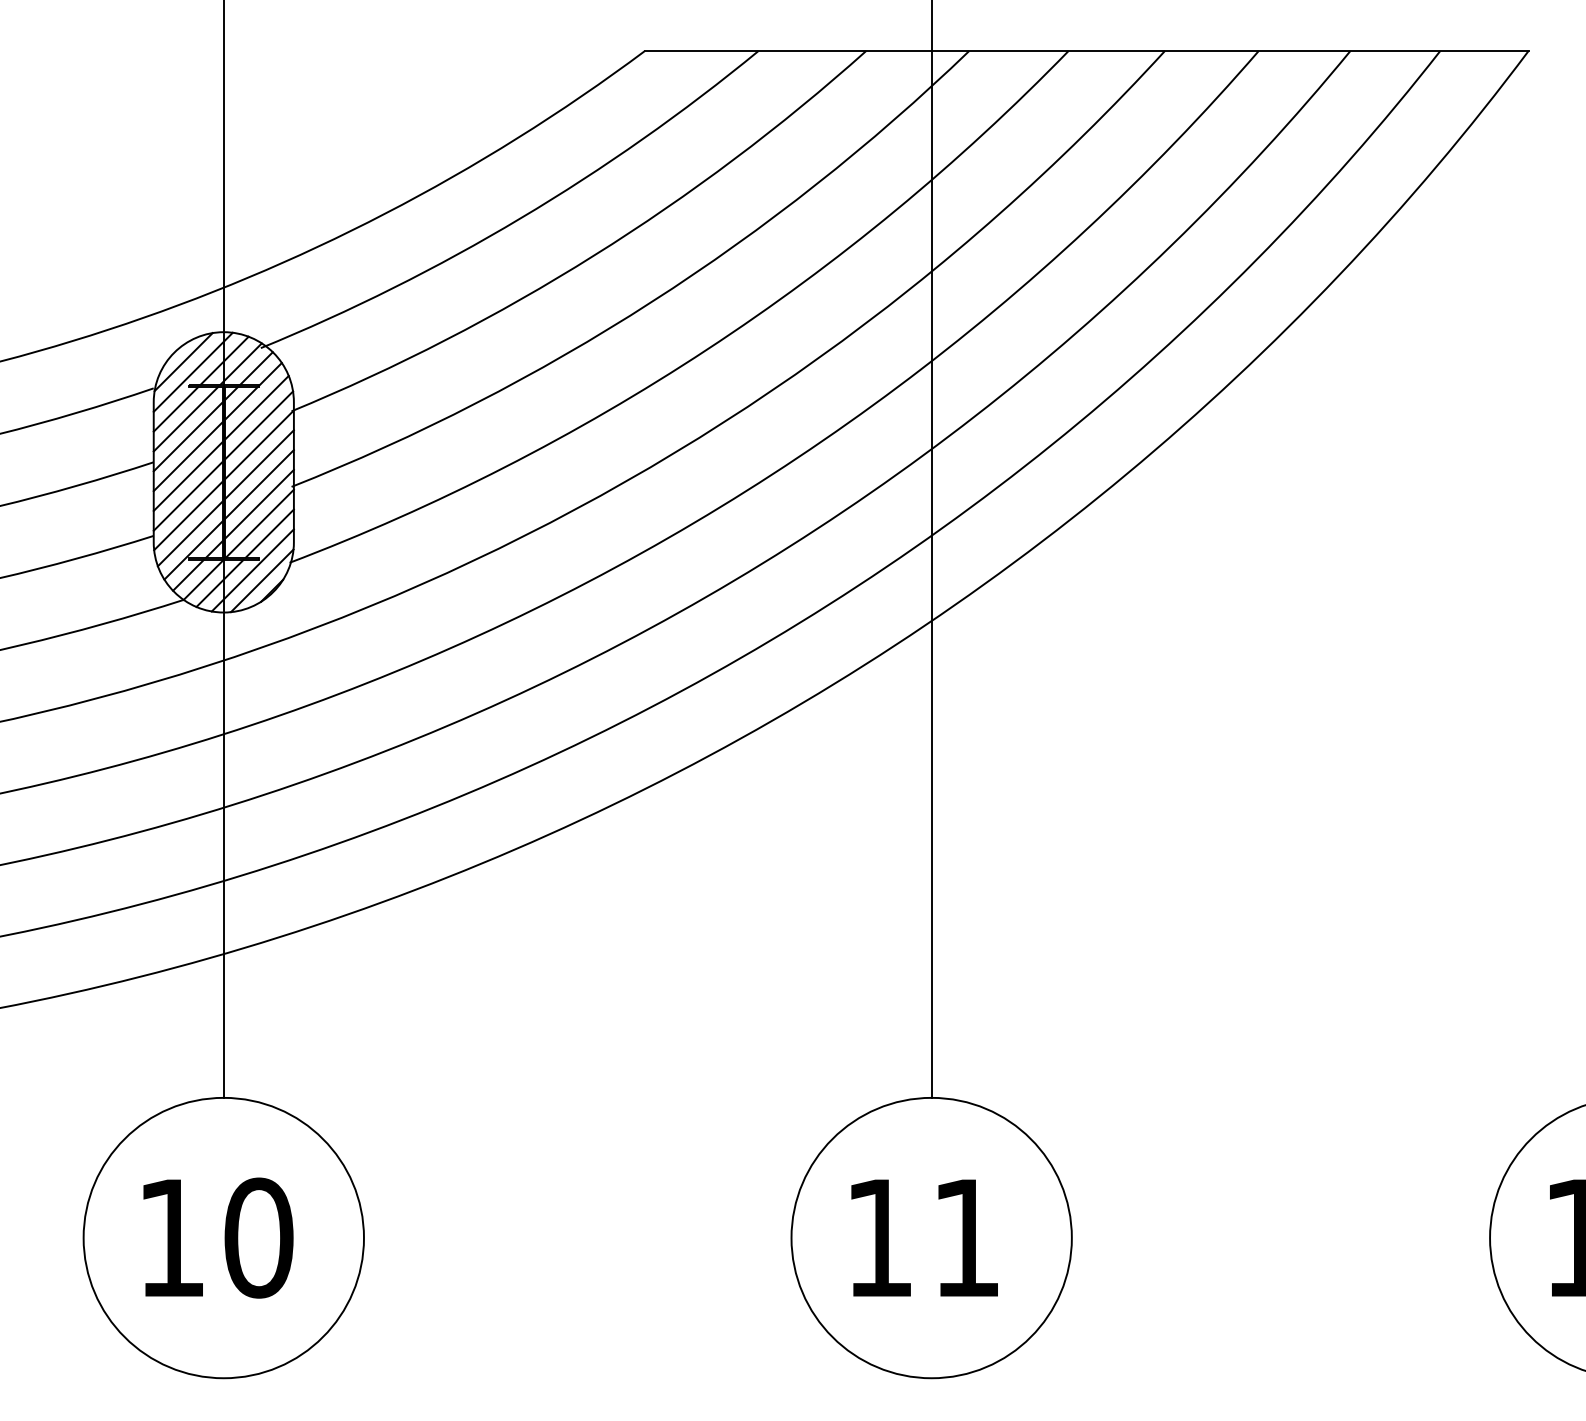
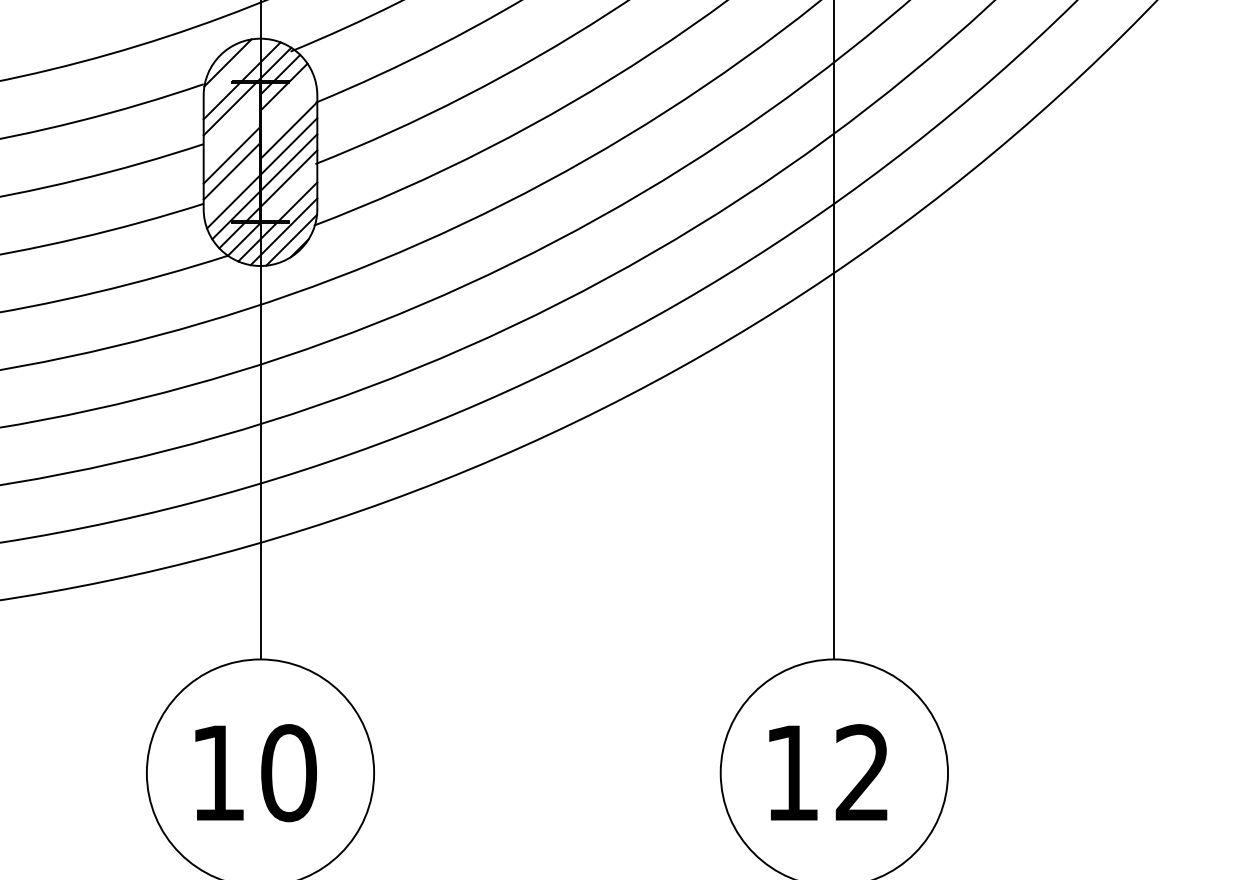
line: (192, 371) -> (235, 70), removed
line: (256, 407) -> (286, 99), removed
line: (259, 425) -> (289, 114), removed
line: (187, 436) -> (231, 123), removed
line: (187, 456) -> (231, 139), removed
line: (188, 515) -> (231, 187), removed
line: (259, 523) -> (289, 193), removed
text: (965, 1236) -> (861, 771), 11 -> 12

